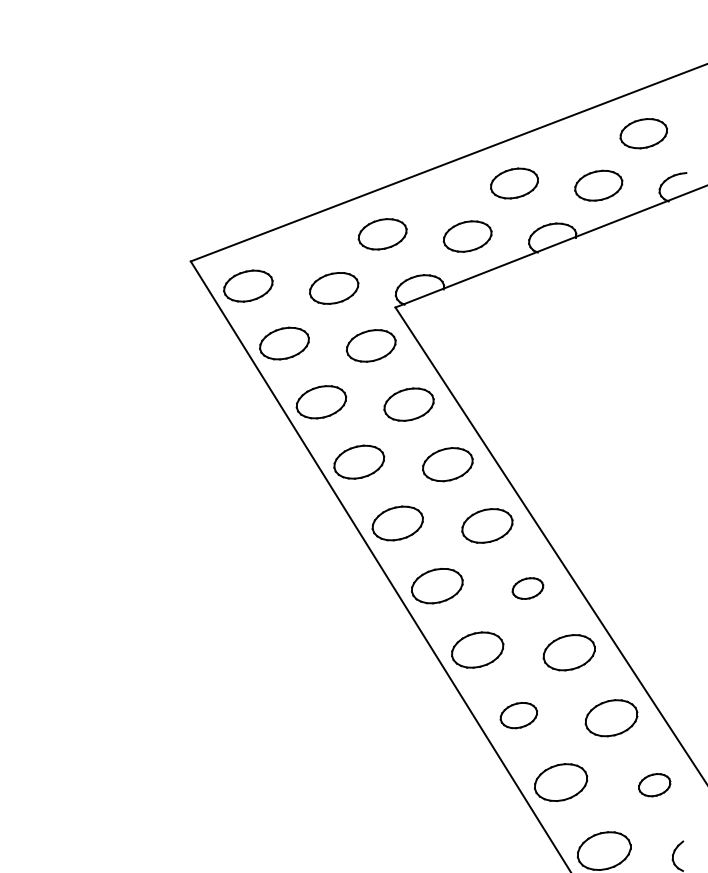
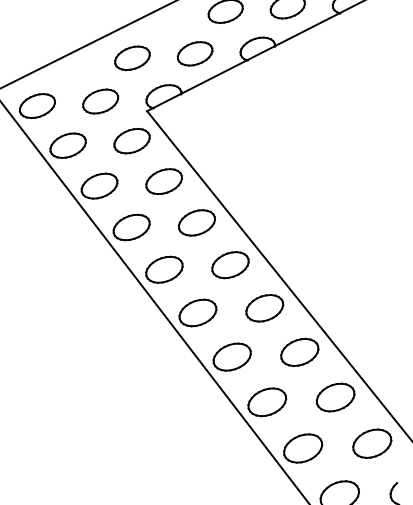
part: (527, 588) -> (264, 308), size x1.67
part: (518, 715) -> (266, 402), size x1.43
part: (654, 784) -> (371, 443), size x1.67

